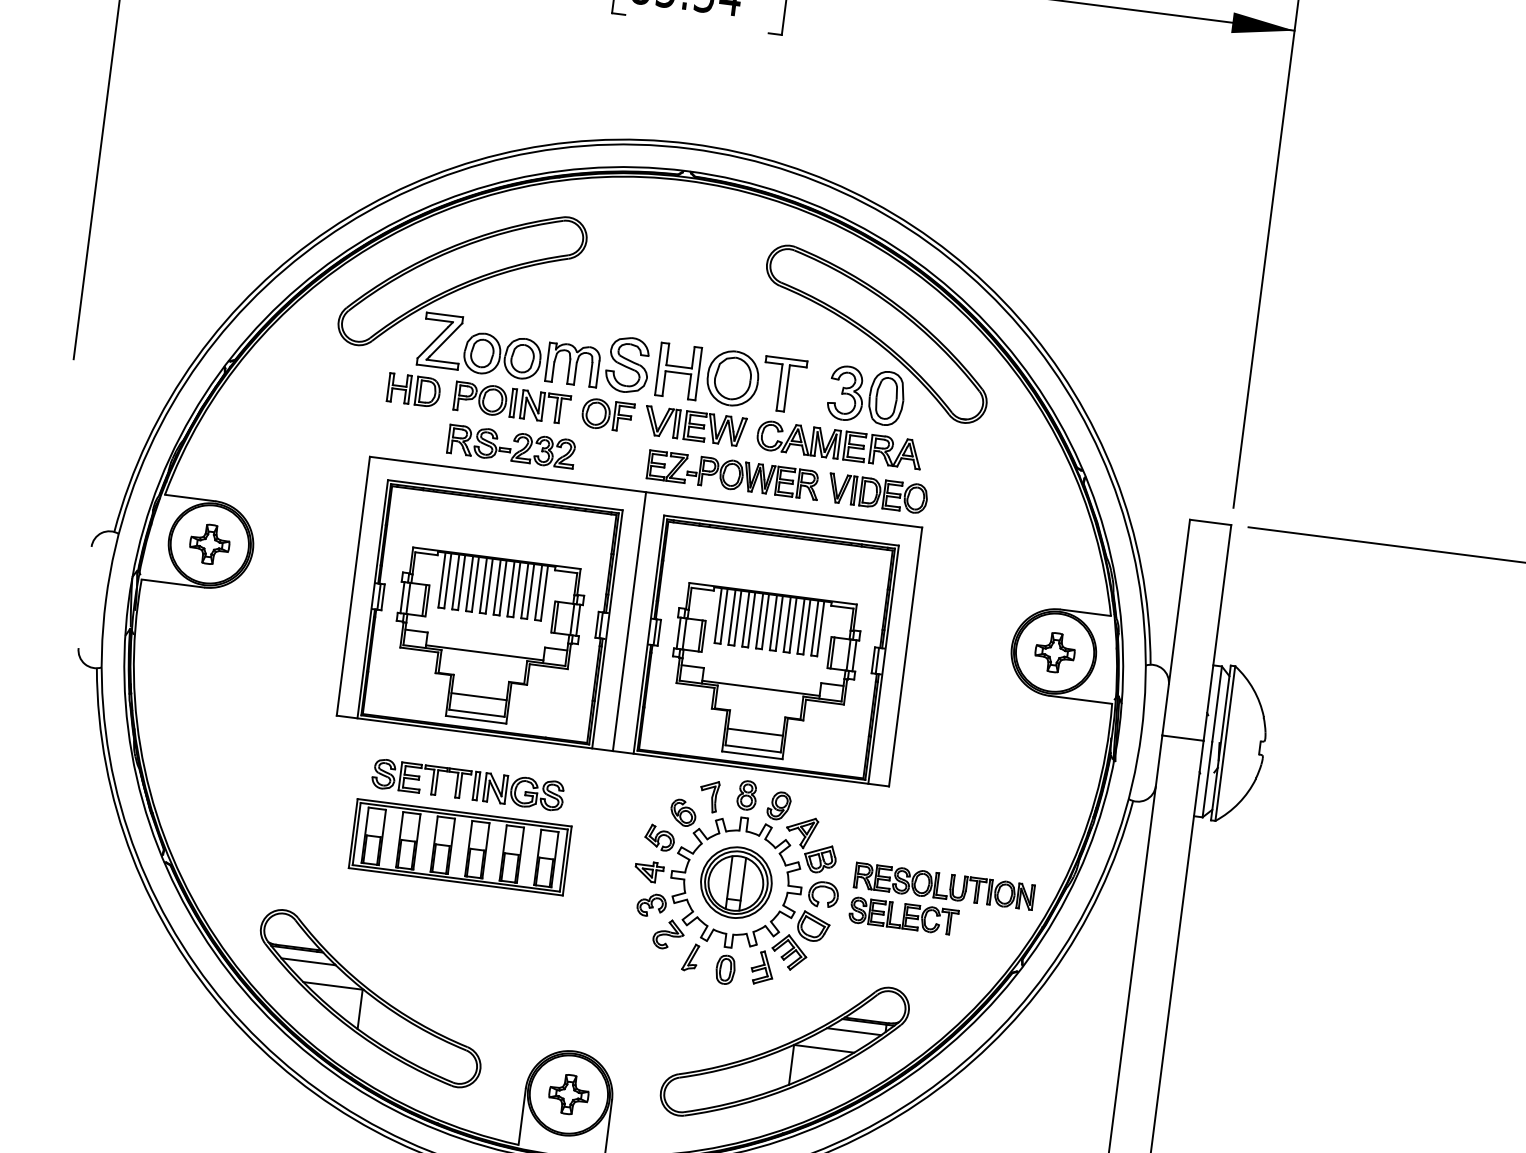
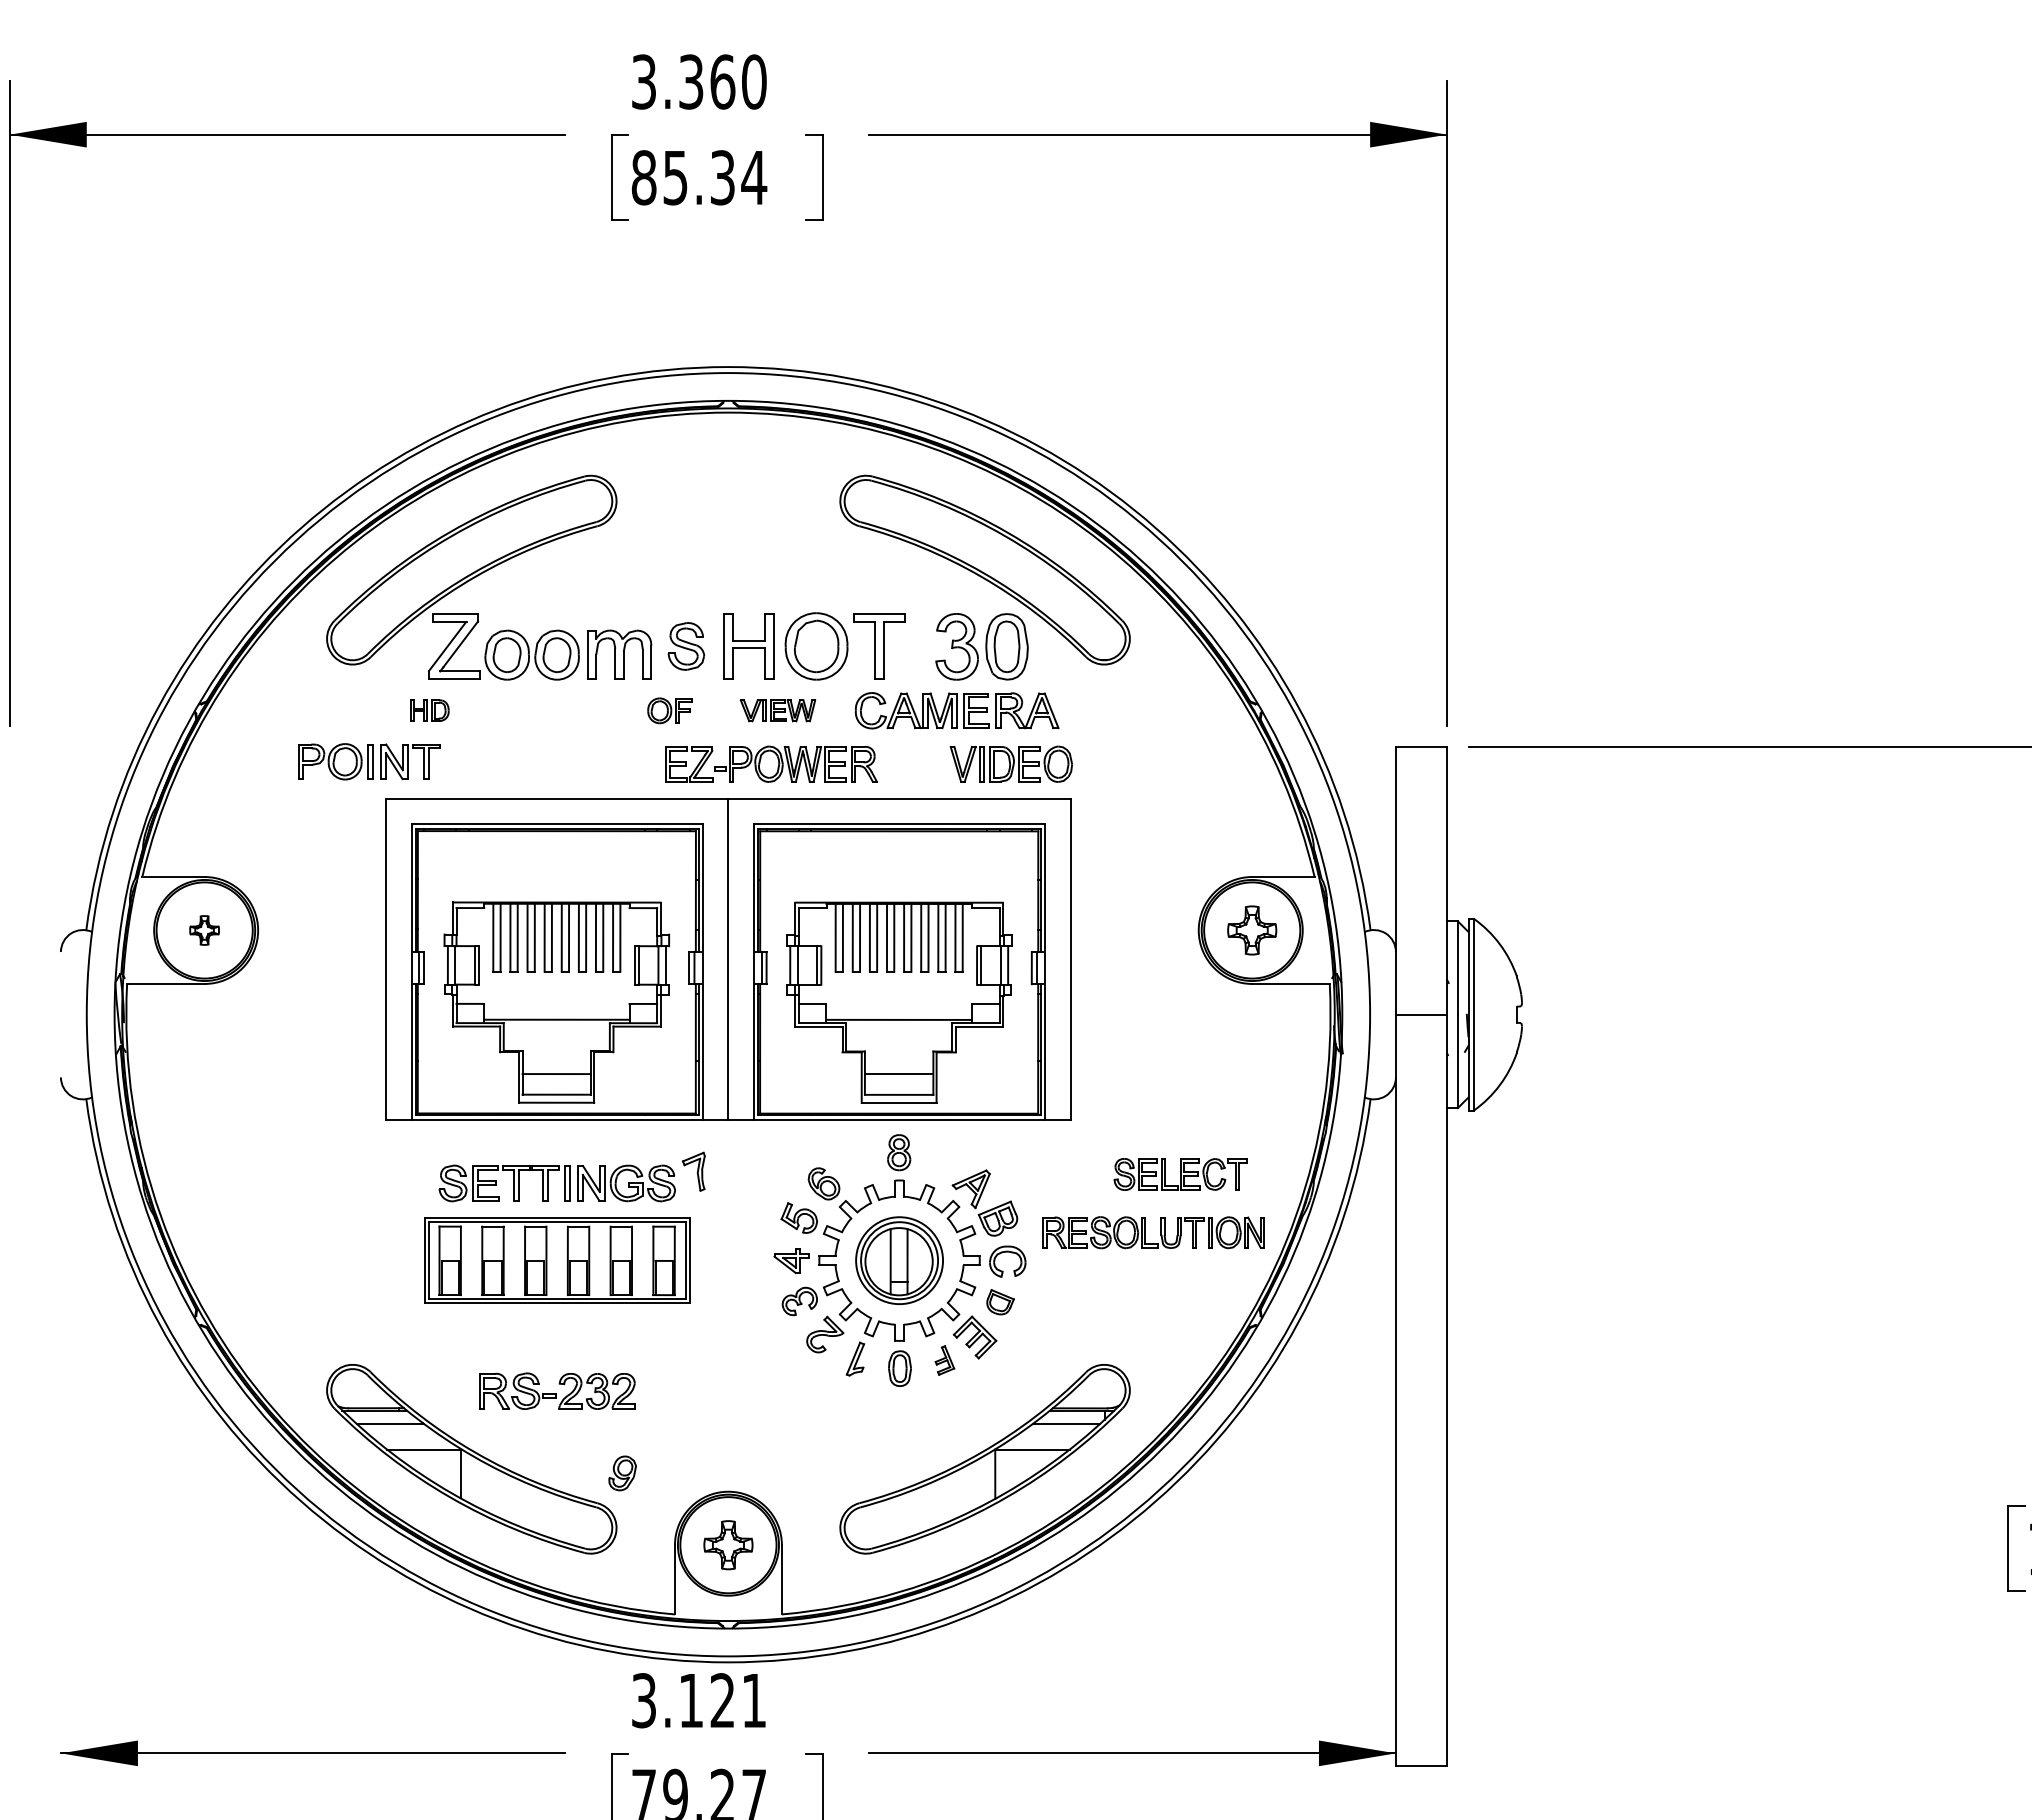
part: (627, 365) -> (686, 646), size x0.7
part: (413, 390) -> (429, 710), size x0.6
part: (512, 402) -> (369, 761), moved
part: (607, 414) -> (669, 710), size x0.7
part: (694, 426) -> (777, 710), size x0.6
part: (511, 446) -> (557, 1390), moved
part: (733, 474) -> (771, 763), moved
part: (209, 544) -> (204, 930), size x0.6
part: (708, 796) -> (693, 1171), moved
part: (778, 805) -> (622, 1473), moved
part: (903, 916) -> (1180, 1174), moved
part: (813, 926) -> (1000, 1301), size x0.7
part: (762, 967) -> (944, 1360), size x0.7

